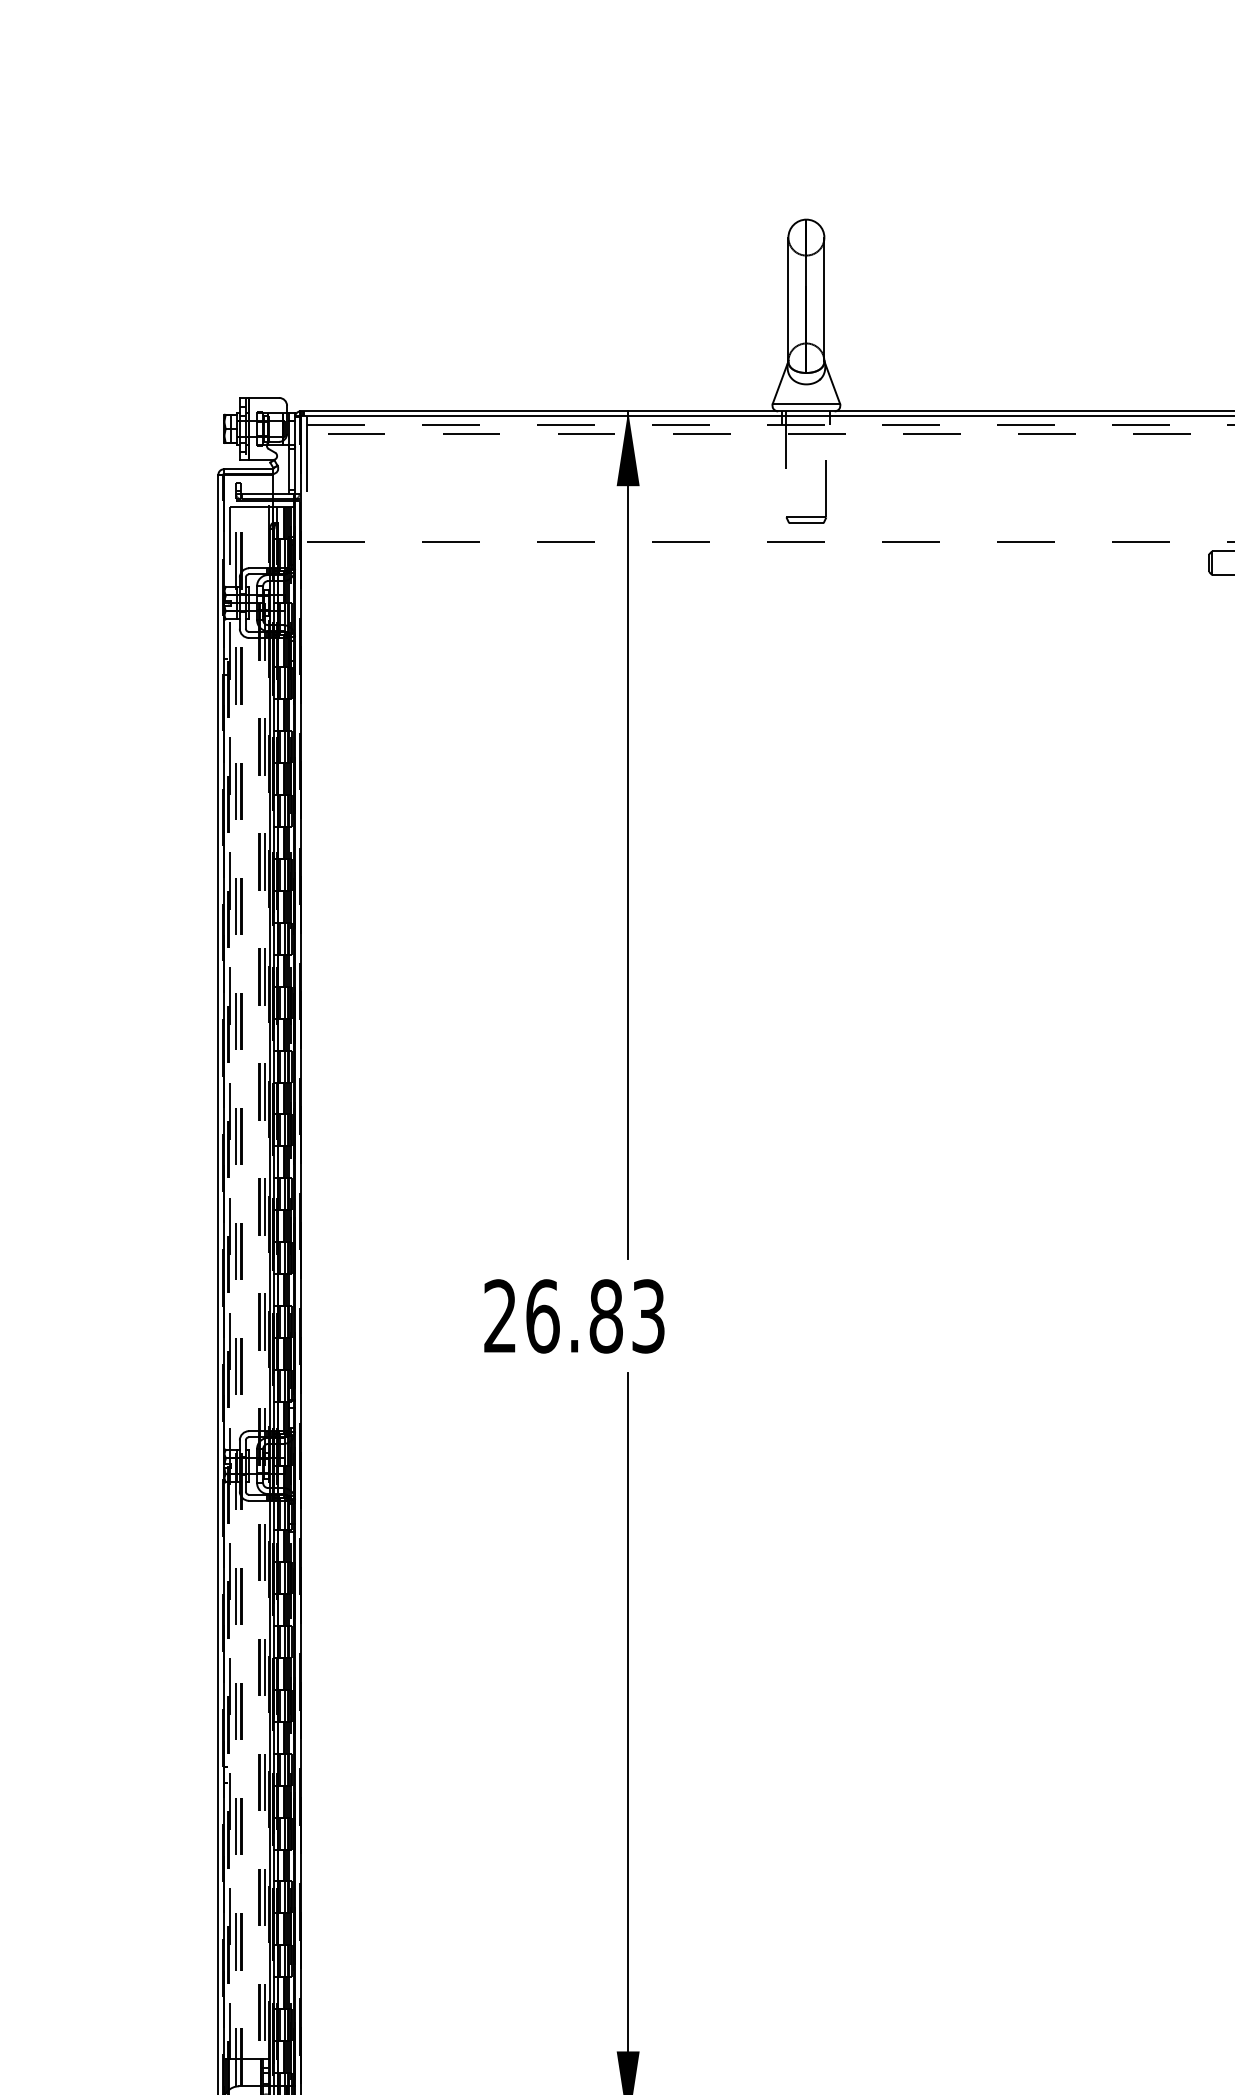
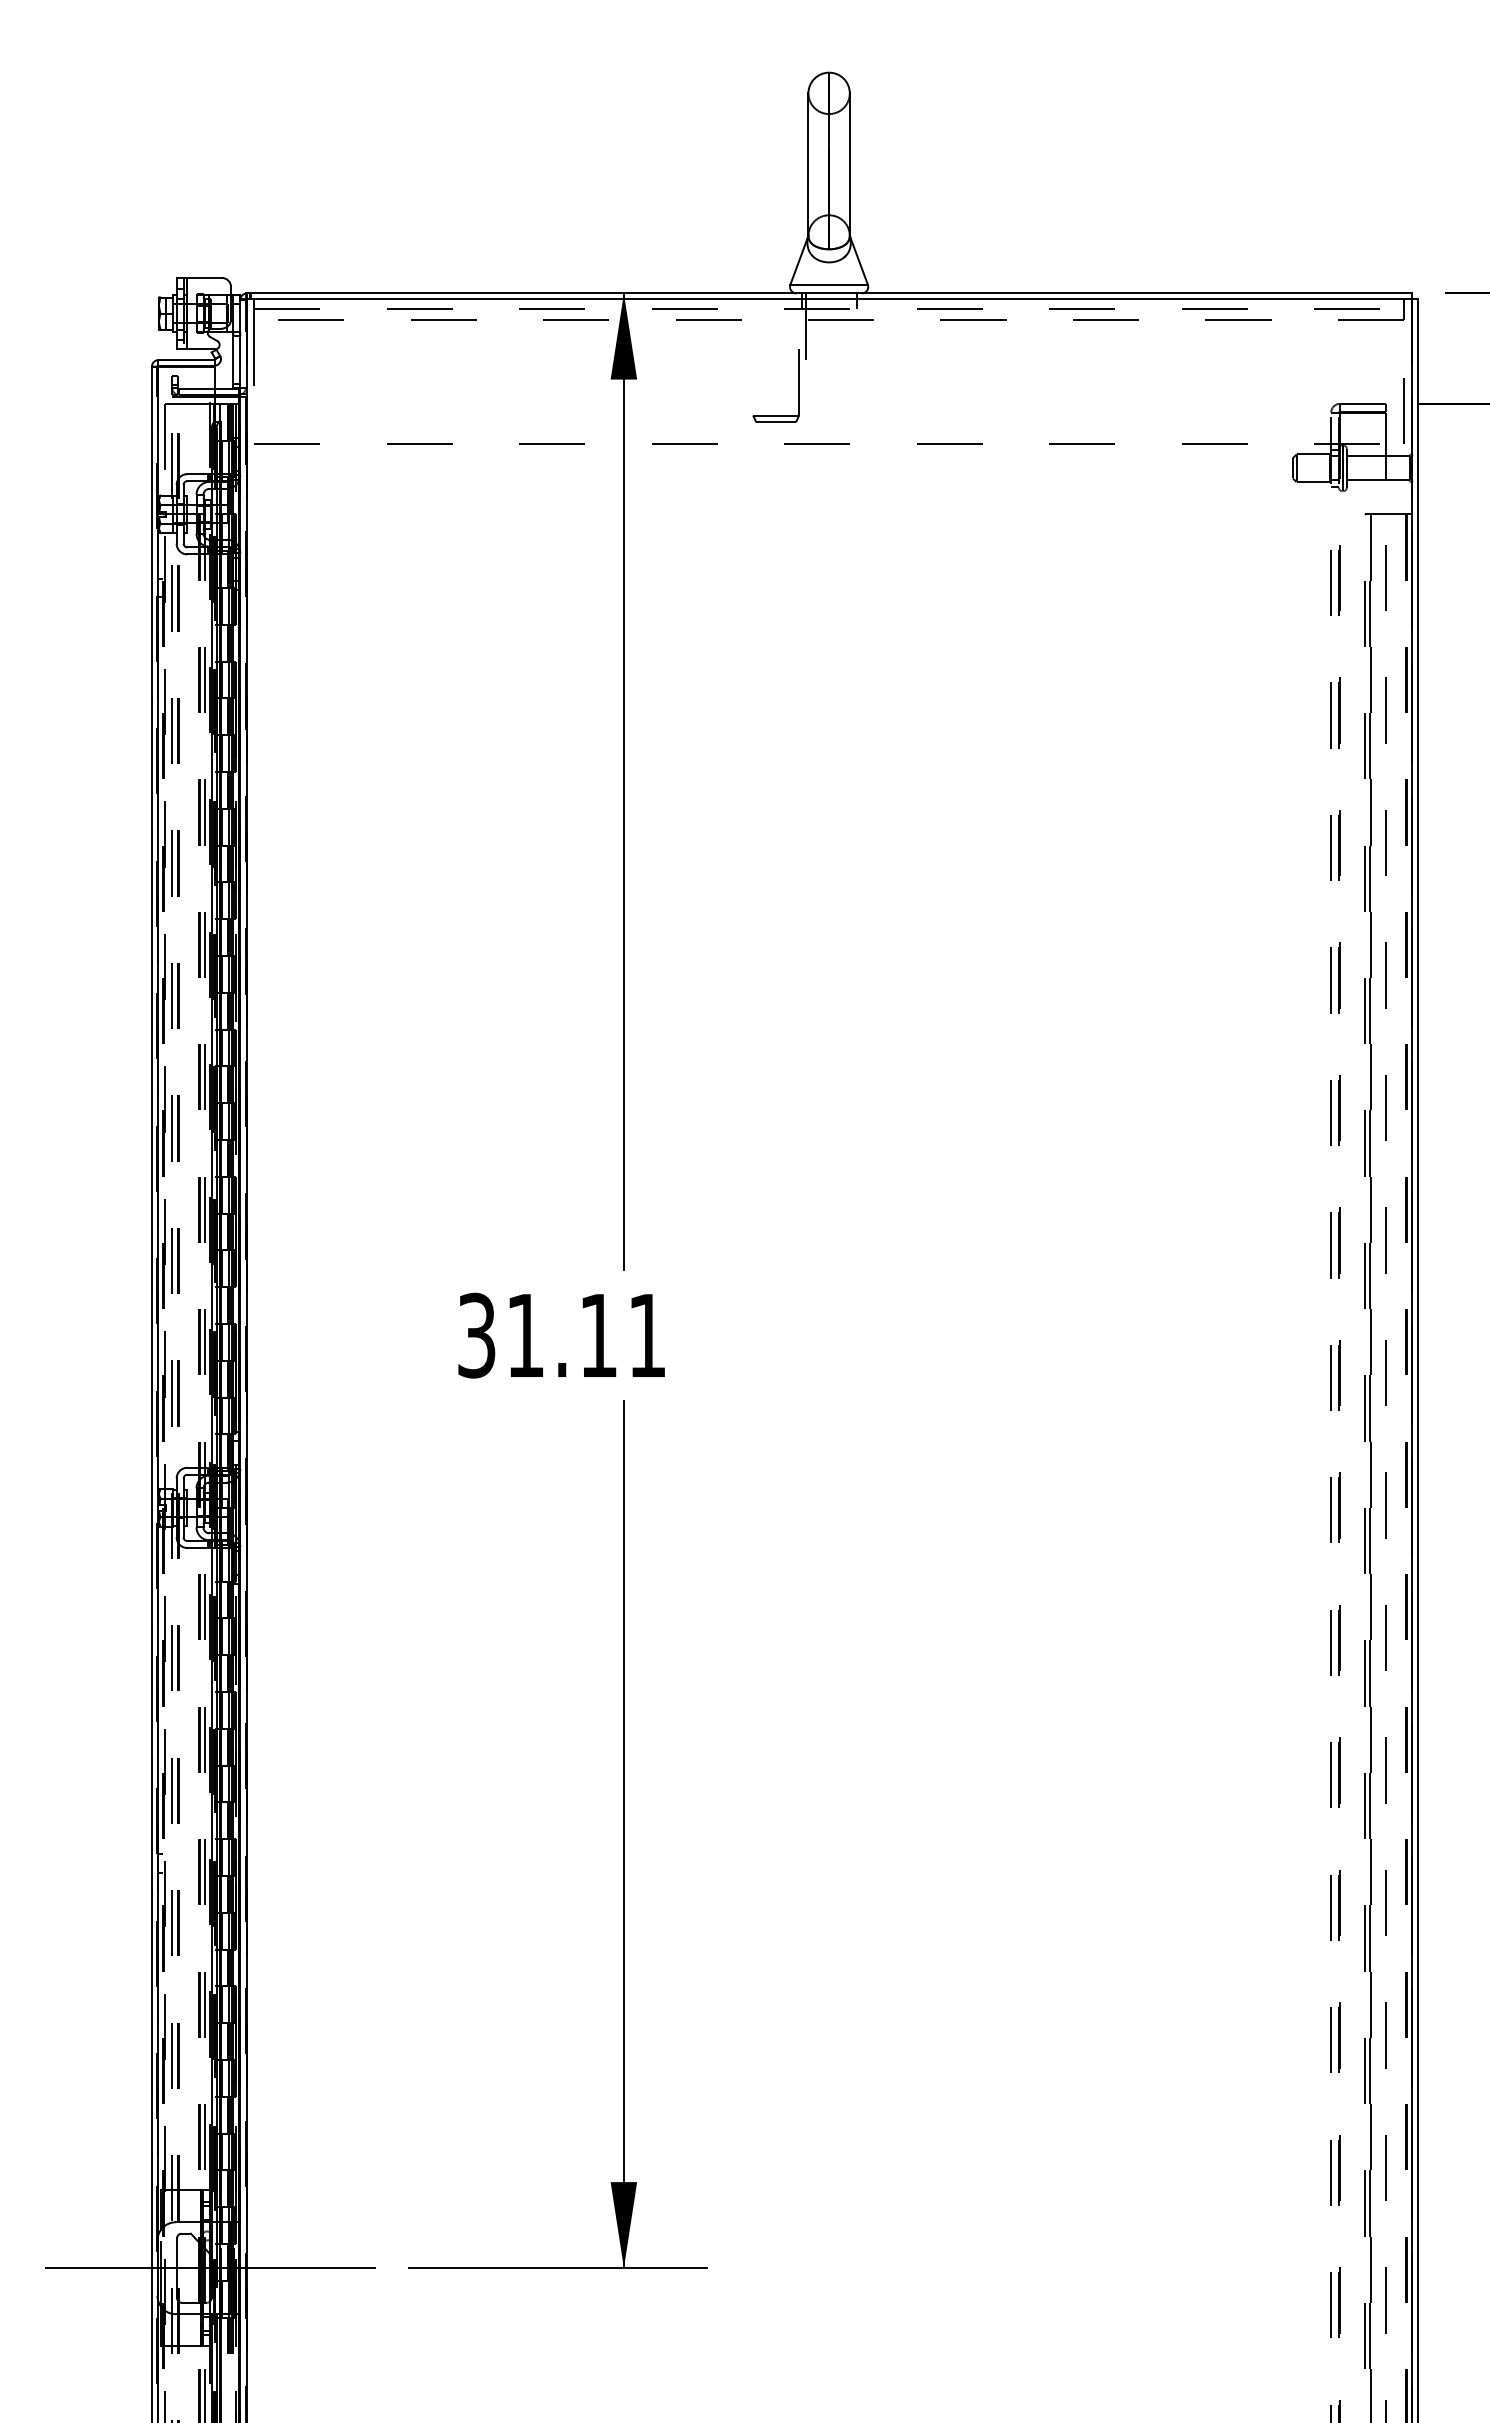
part: (825, 491) -> (798, 385), moved
text: (574, 1316) -> (561, 1335), 26.83 -> 31.11

